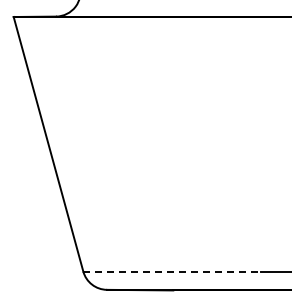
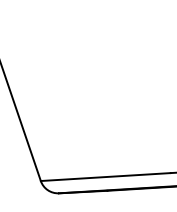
line: (172, 271) -> (105, 176), dashed -> solid

